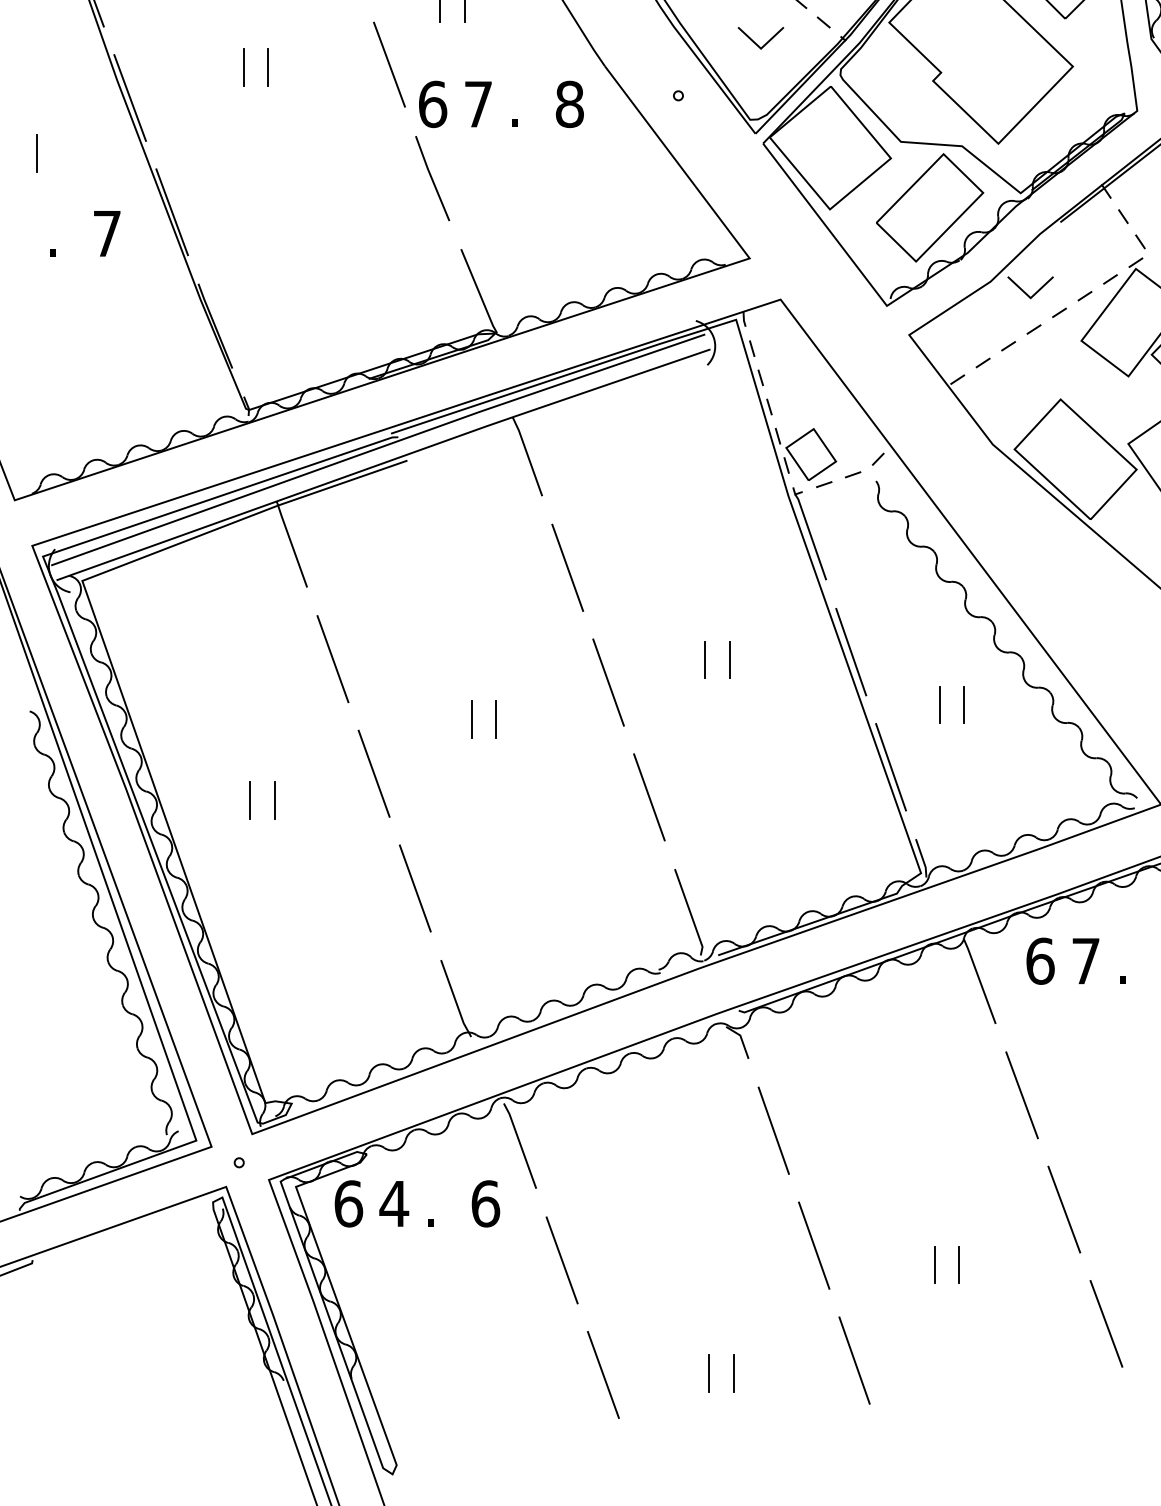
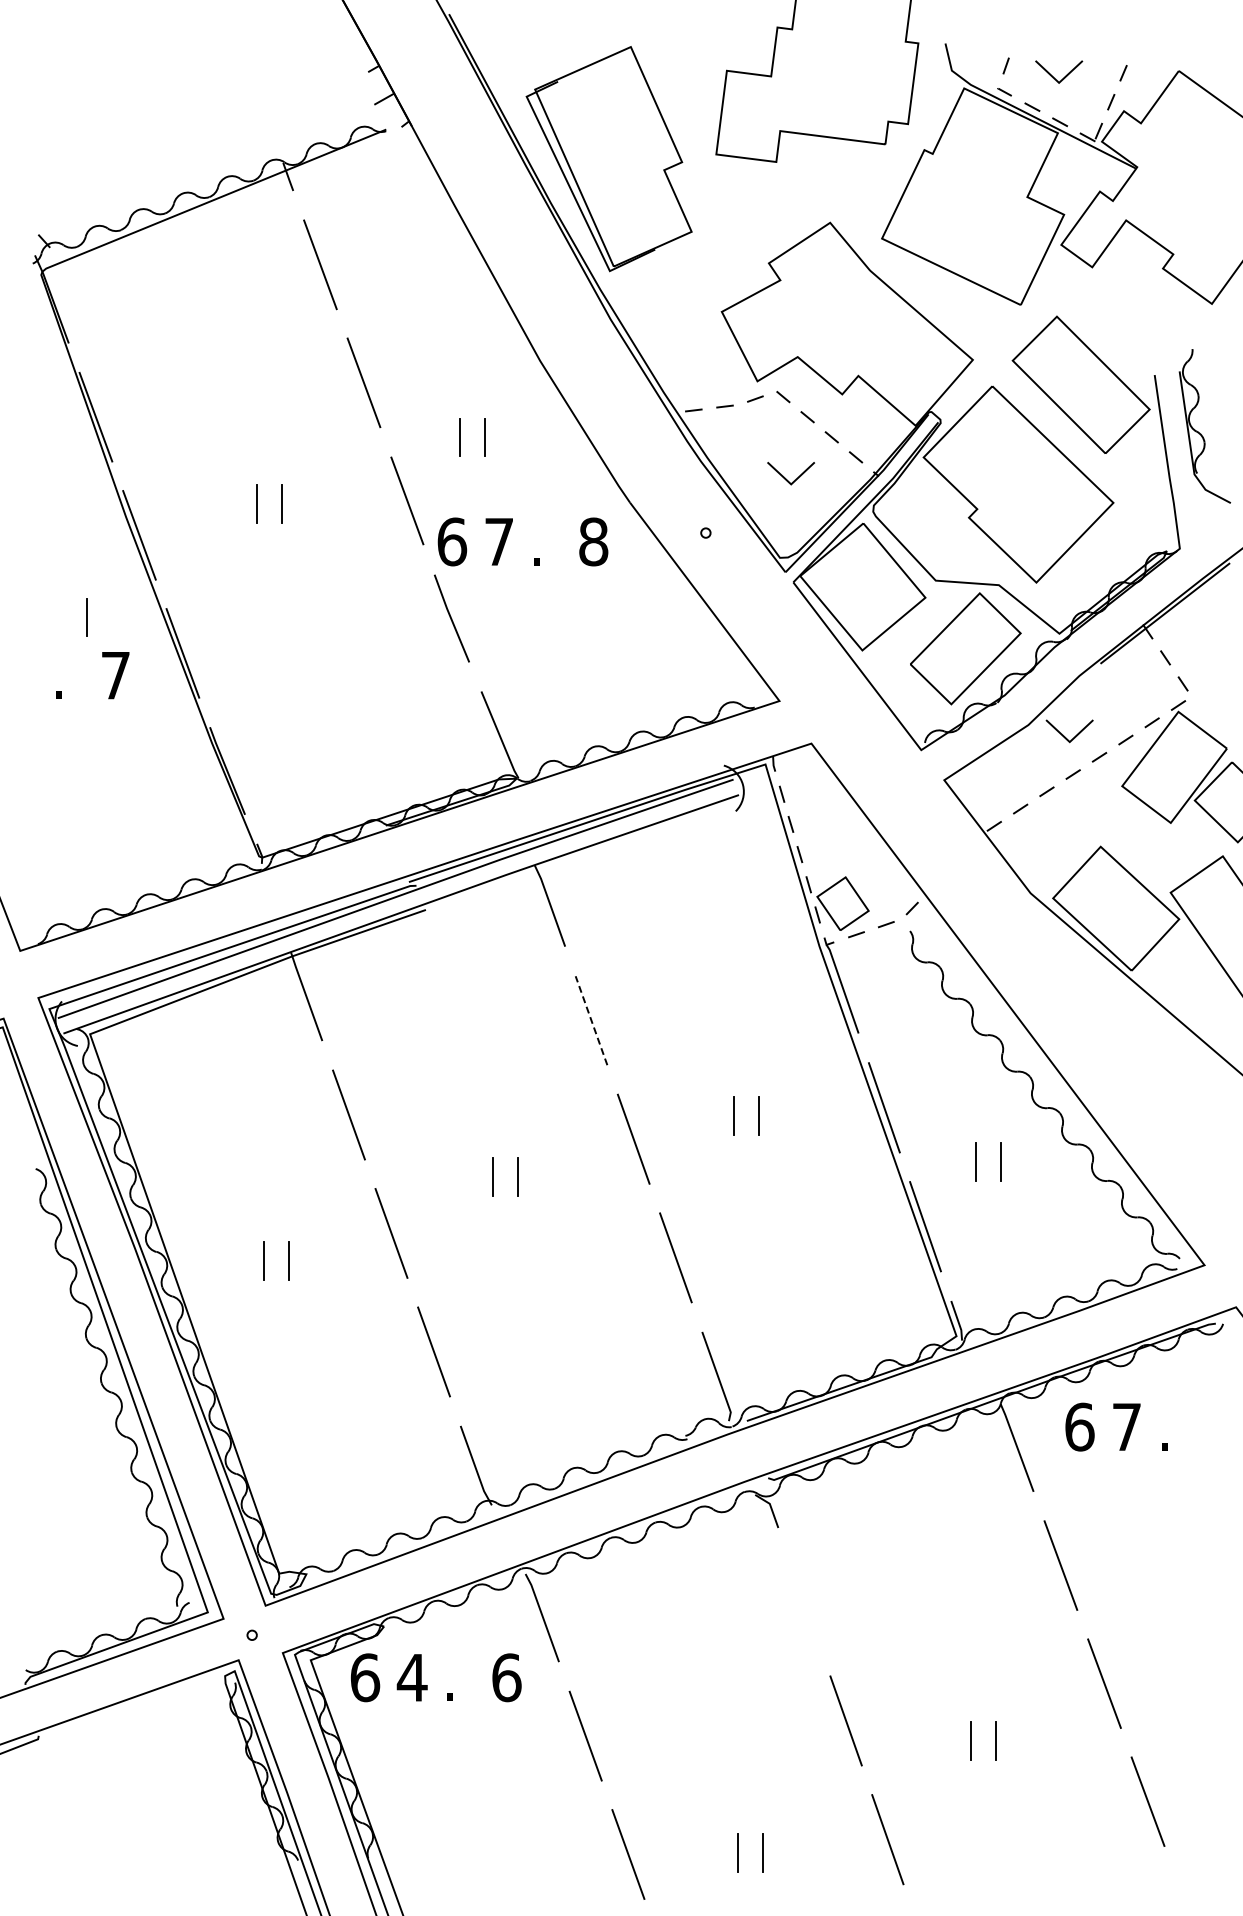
line: (37, 153) -> (86, 617), moved
line: (567, 567) -> (591, 1020), solid -> dashed
line: (773, 1130) -> (804, 1601), removed

